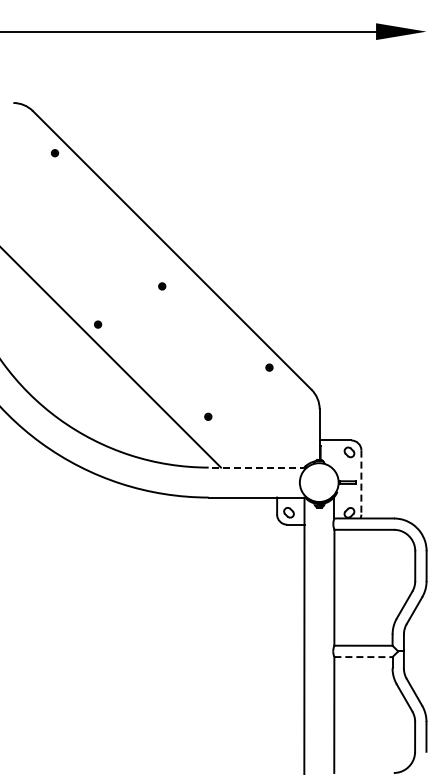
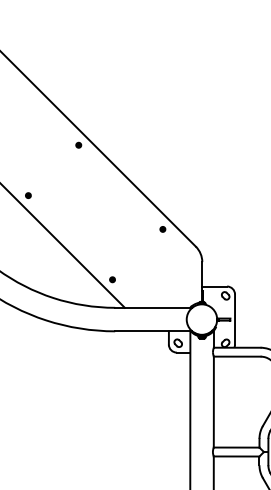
part: (162, 286) -> (78, 145), moved
part: (208, 416) -> (112, 279), moved
line: (257, 467) -> (153, 307), dashed -> solid
line: (361, 483) -> (235, 320), dashed -> solid
line: (363, 657) -> (236, 456), dashed -> solid

